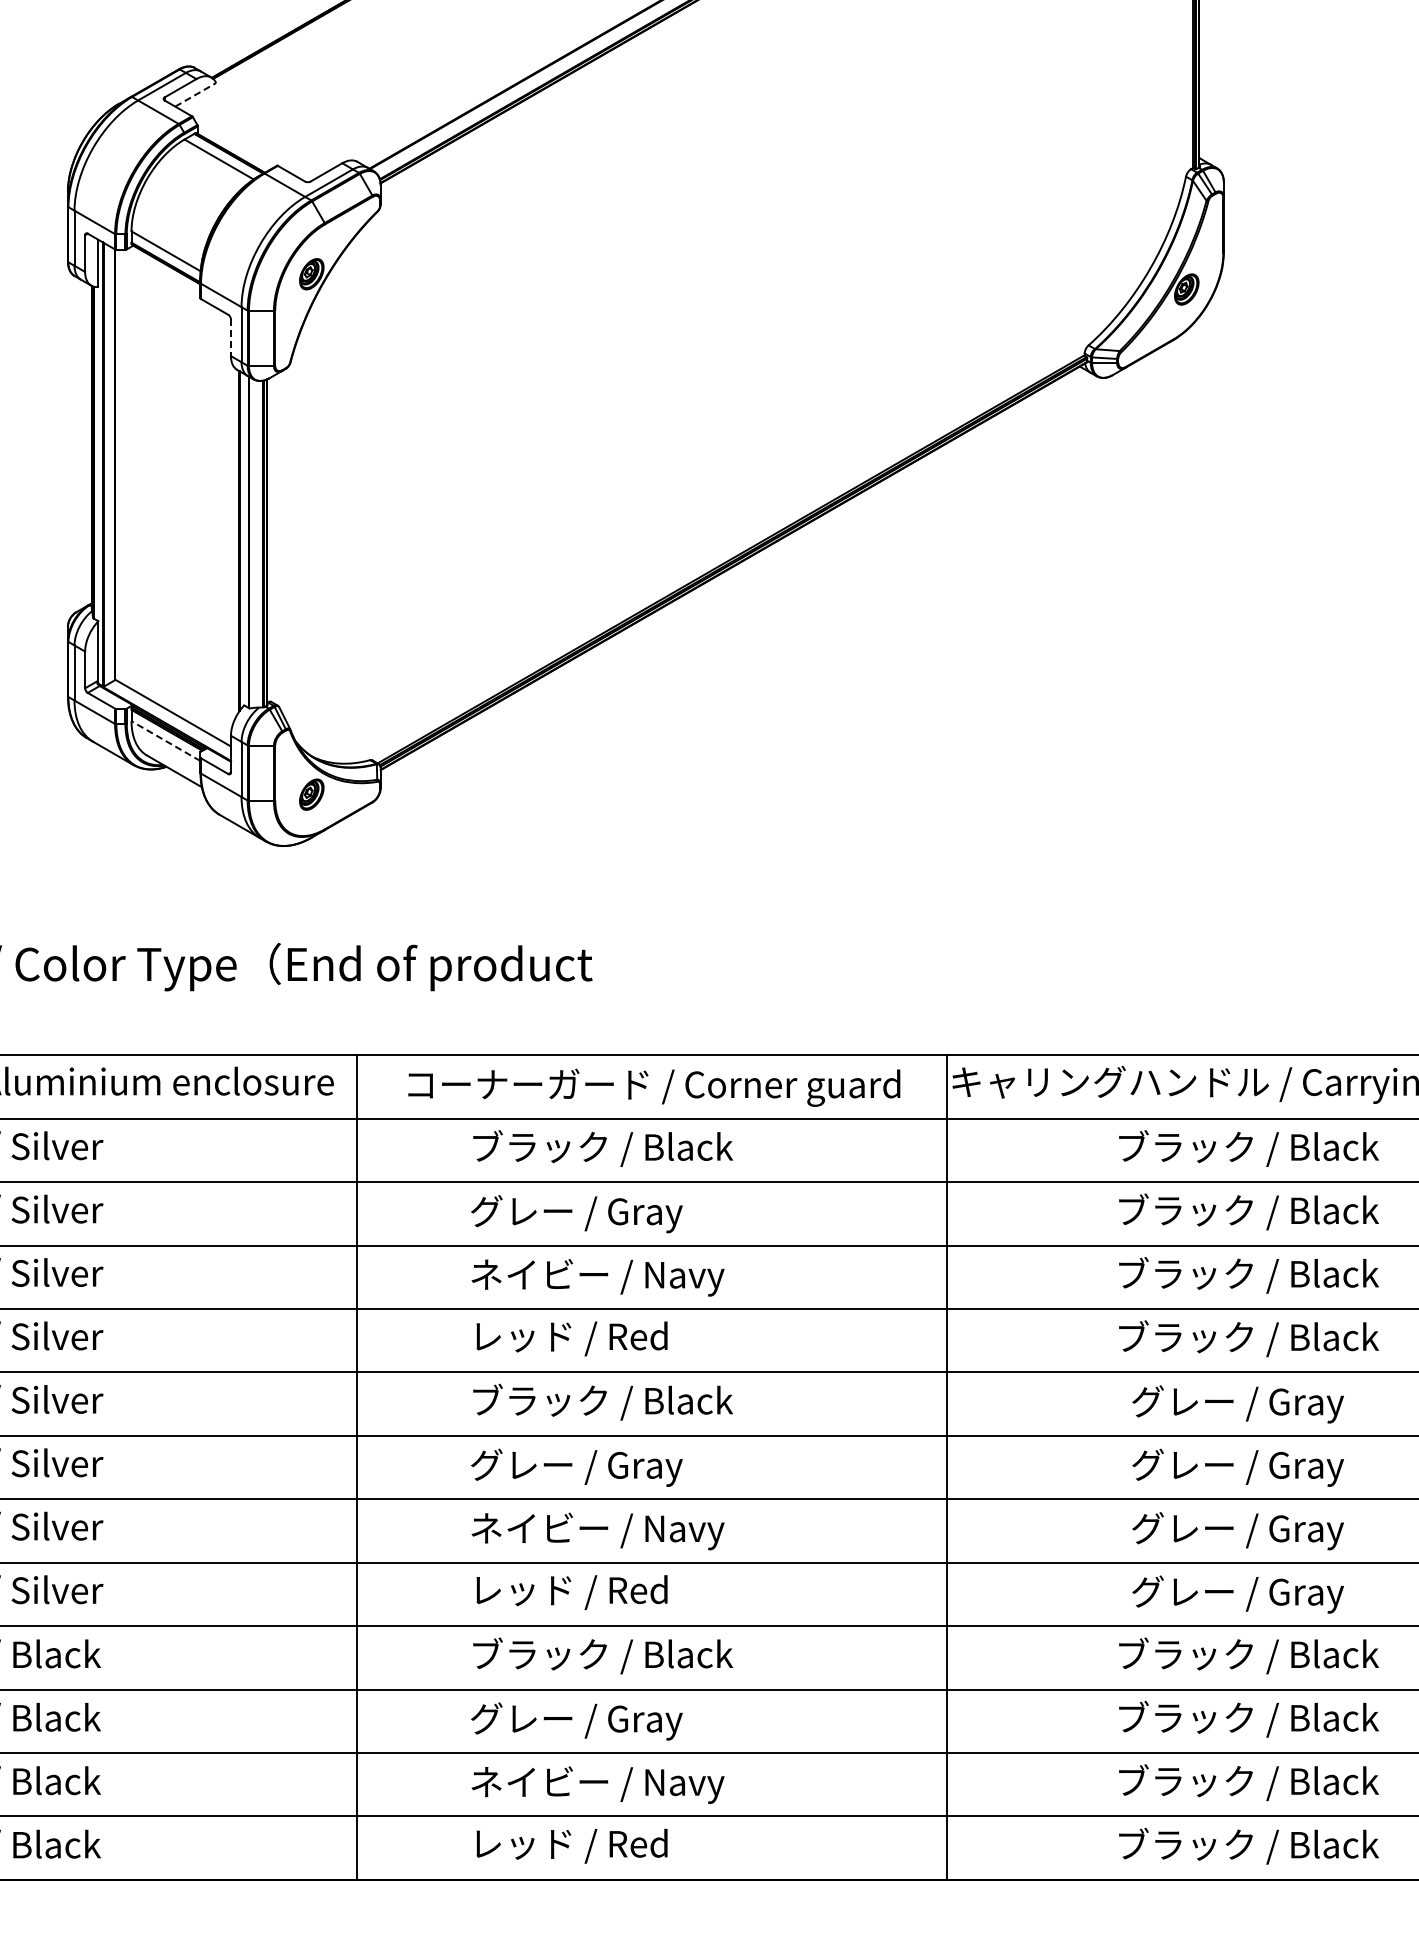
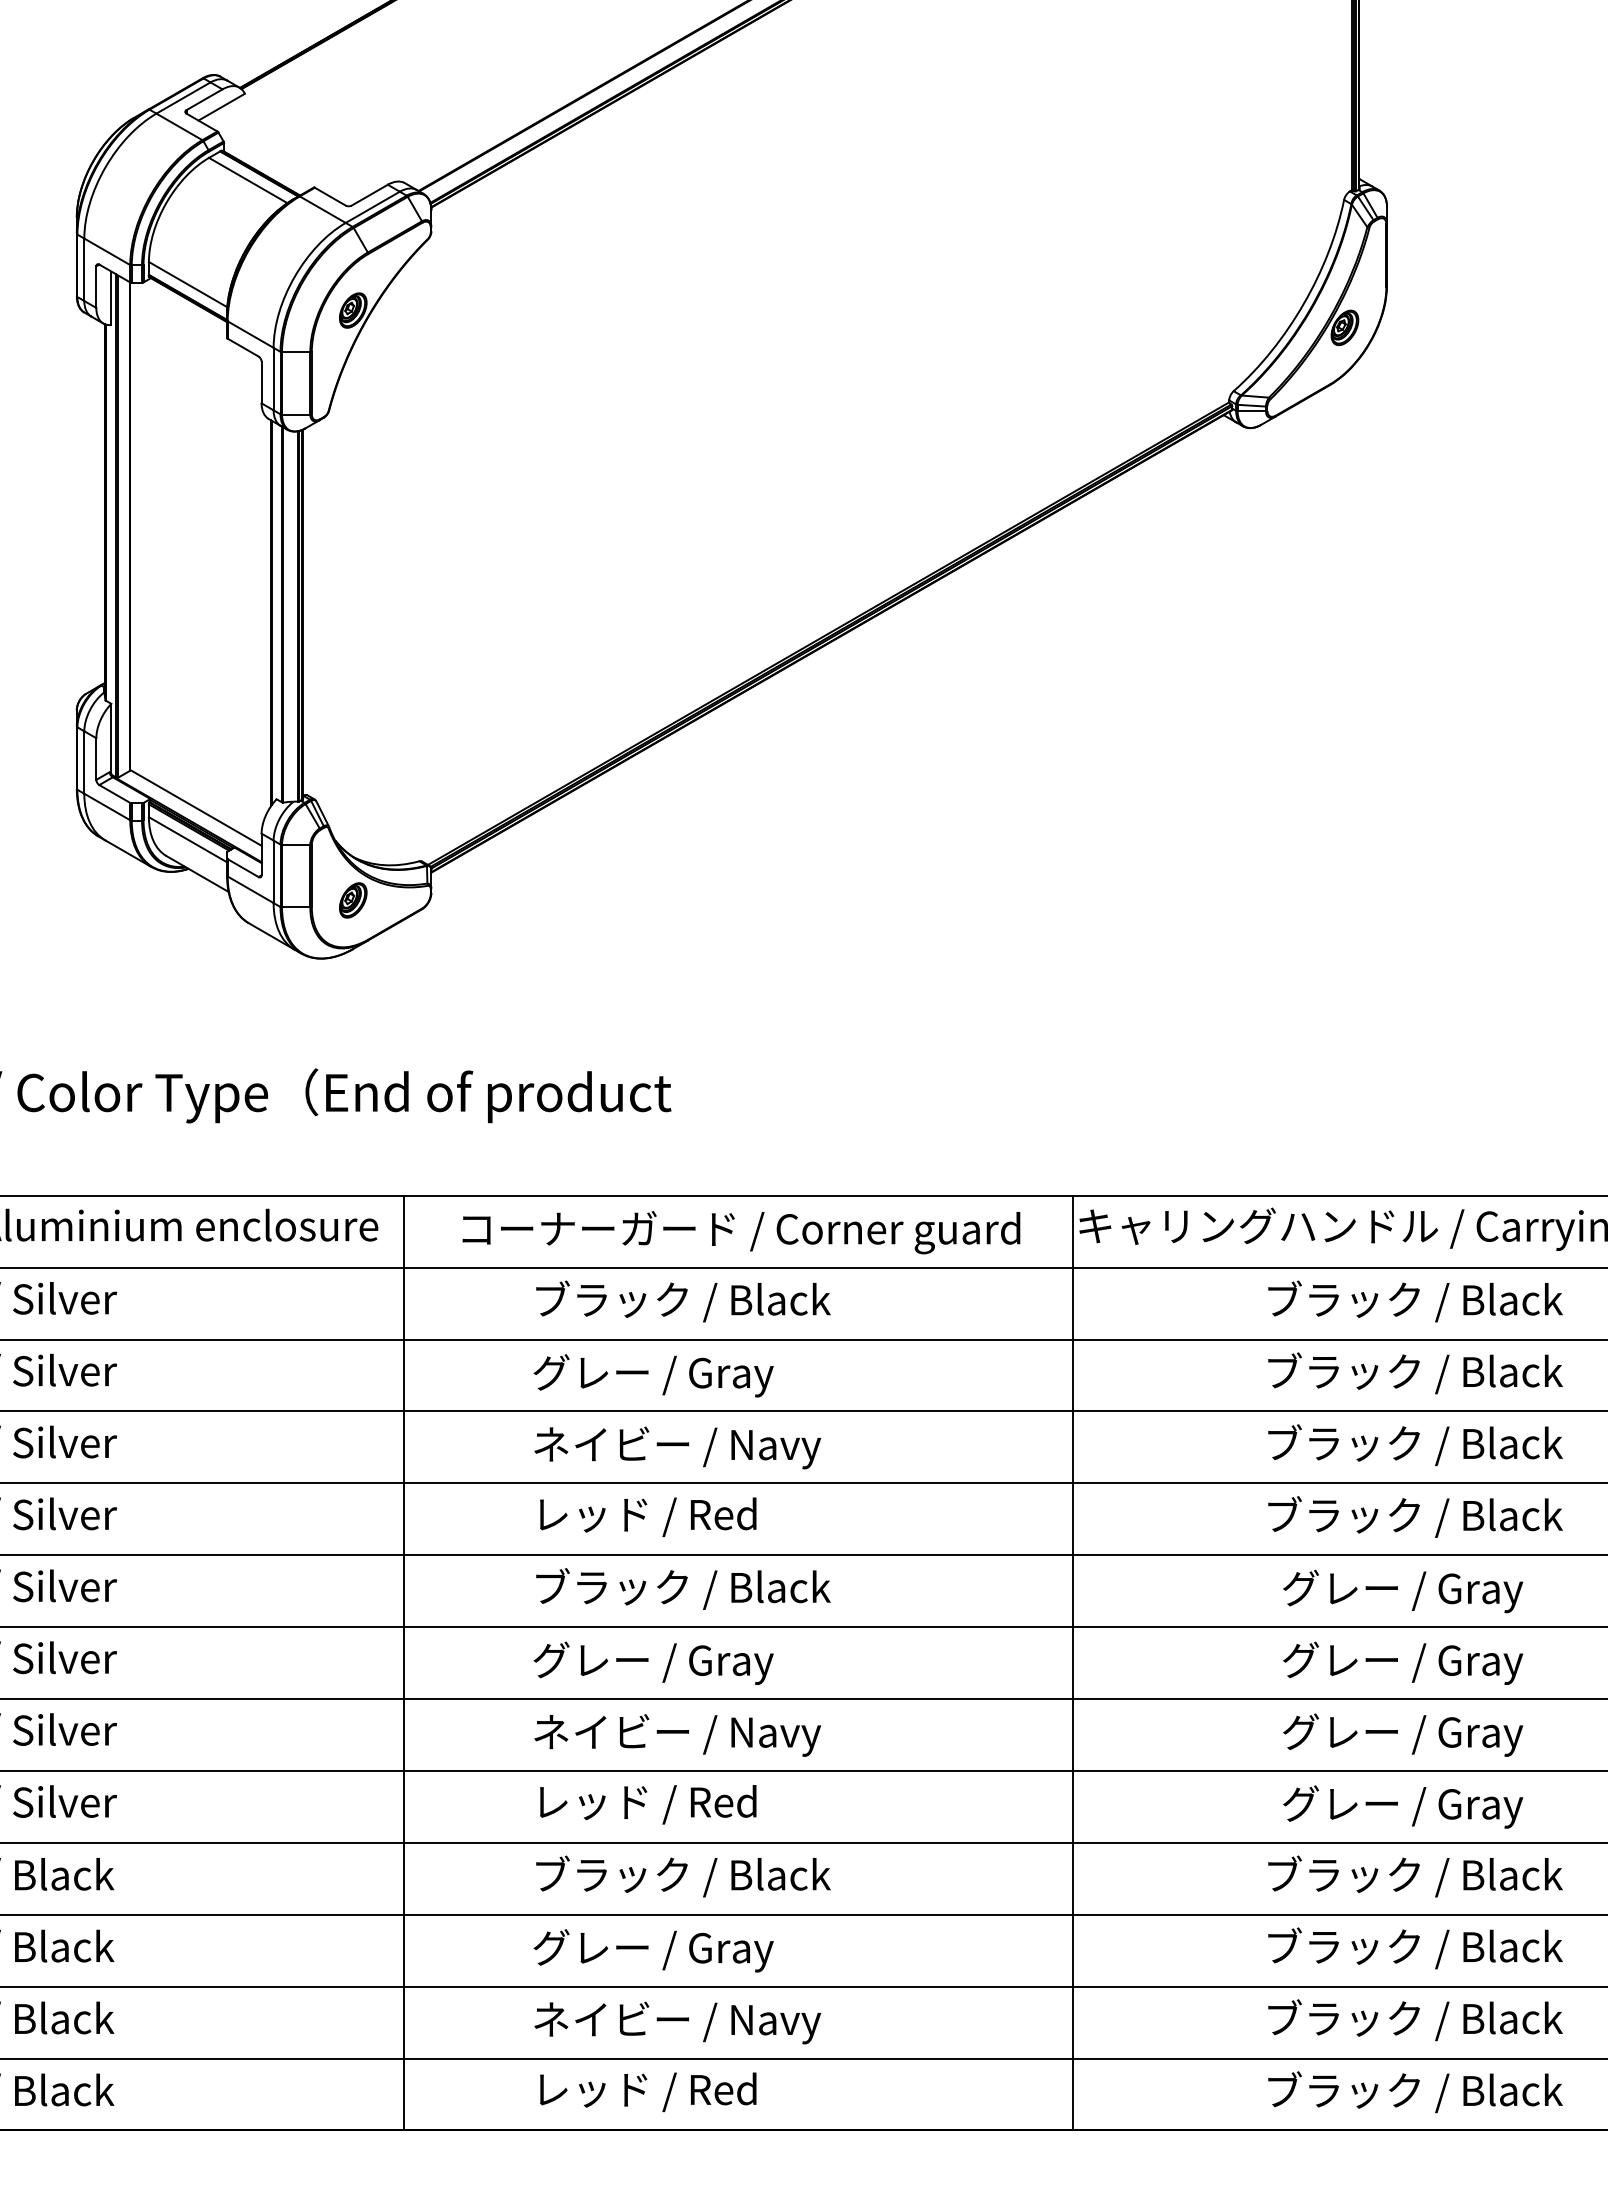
line: (195, 94) -> (221, 106), dashed -> solid
line: (230, 338) -> (261, 383), dashed -> solid
line: (166, 741) -> (188, 840), dashed -> solid

